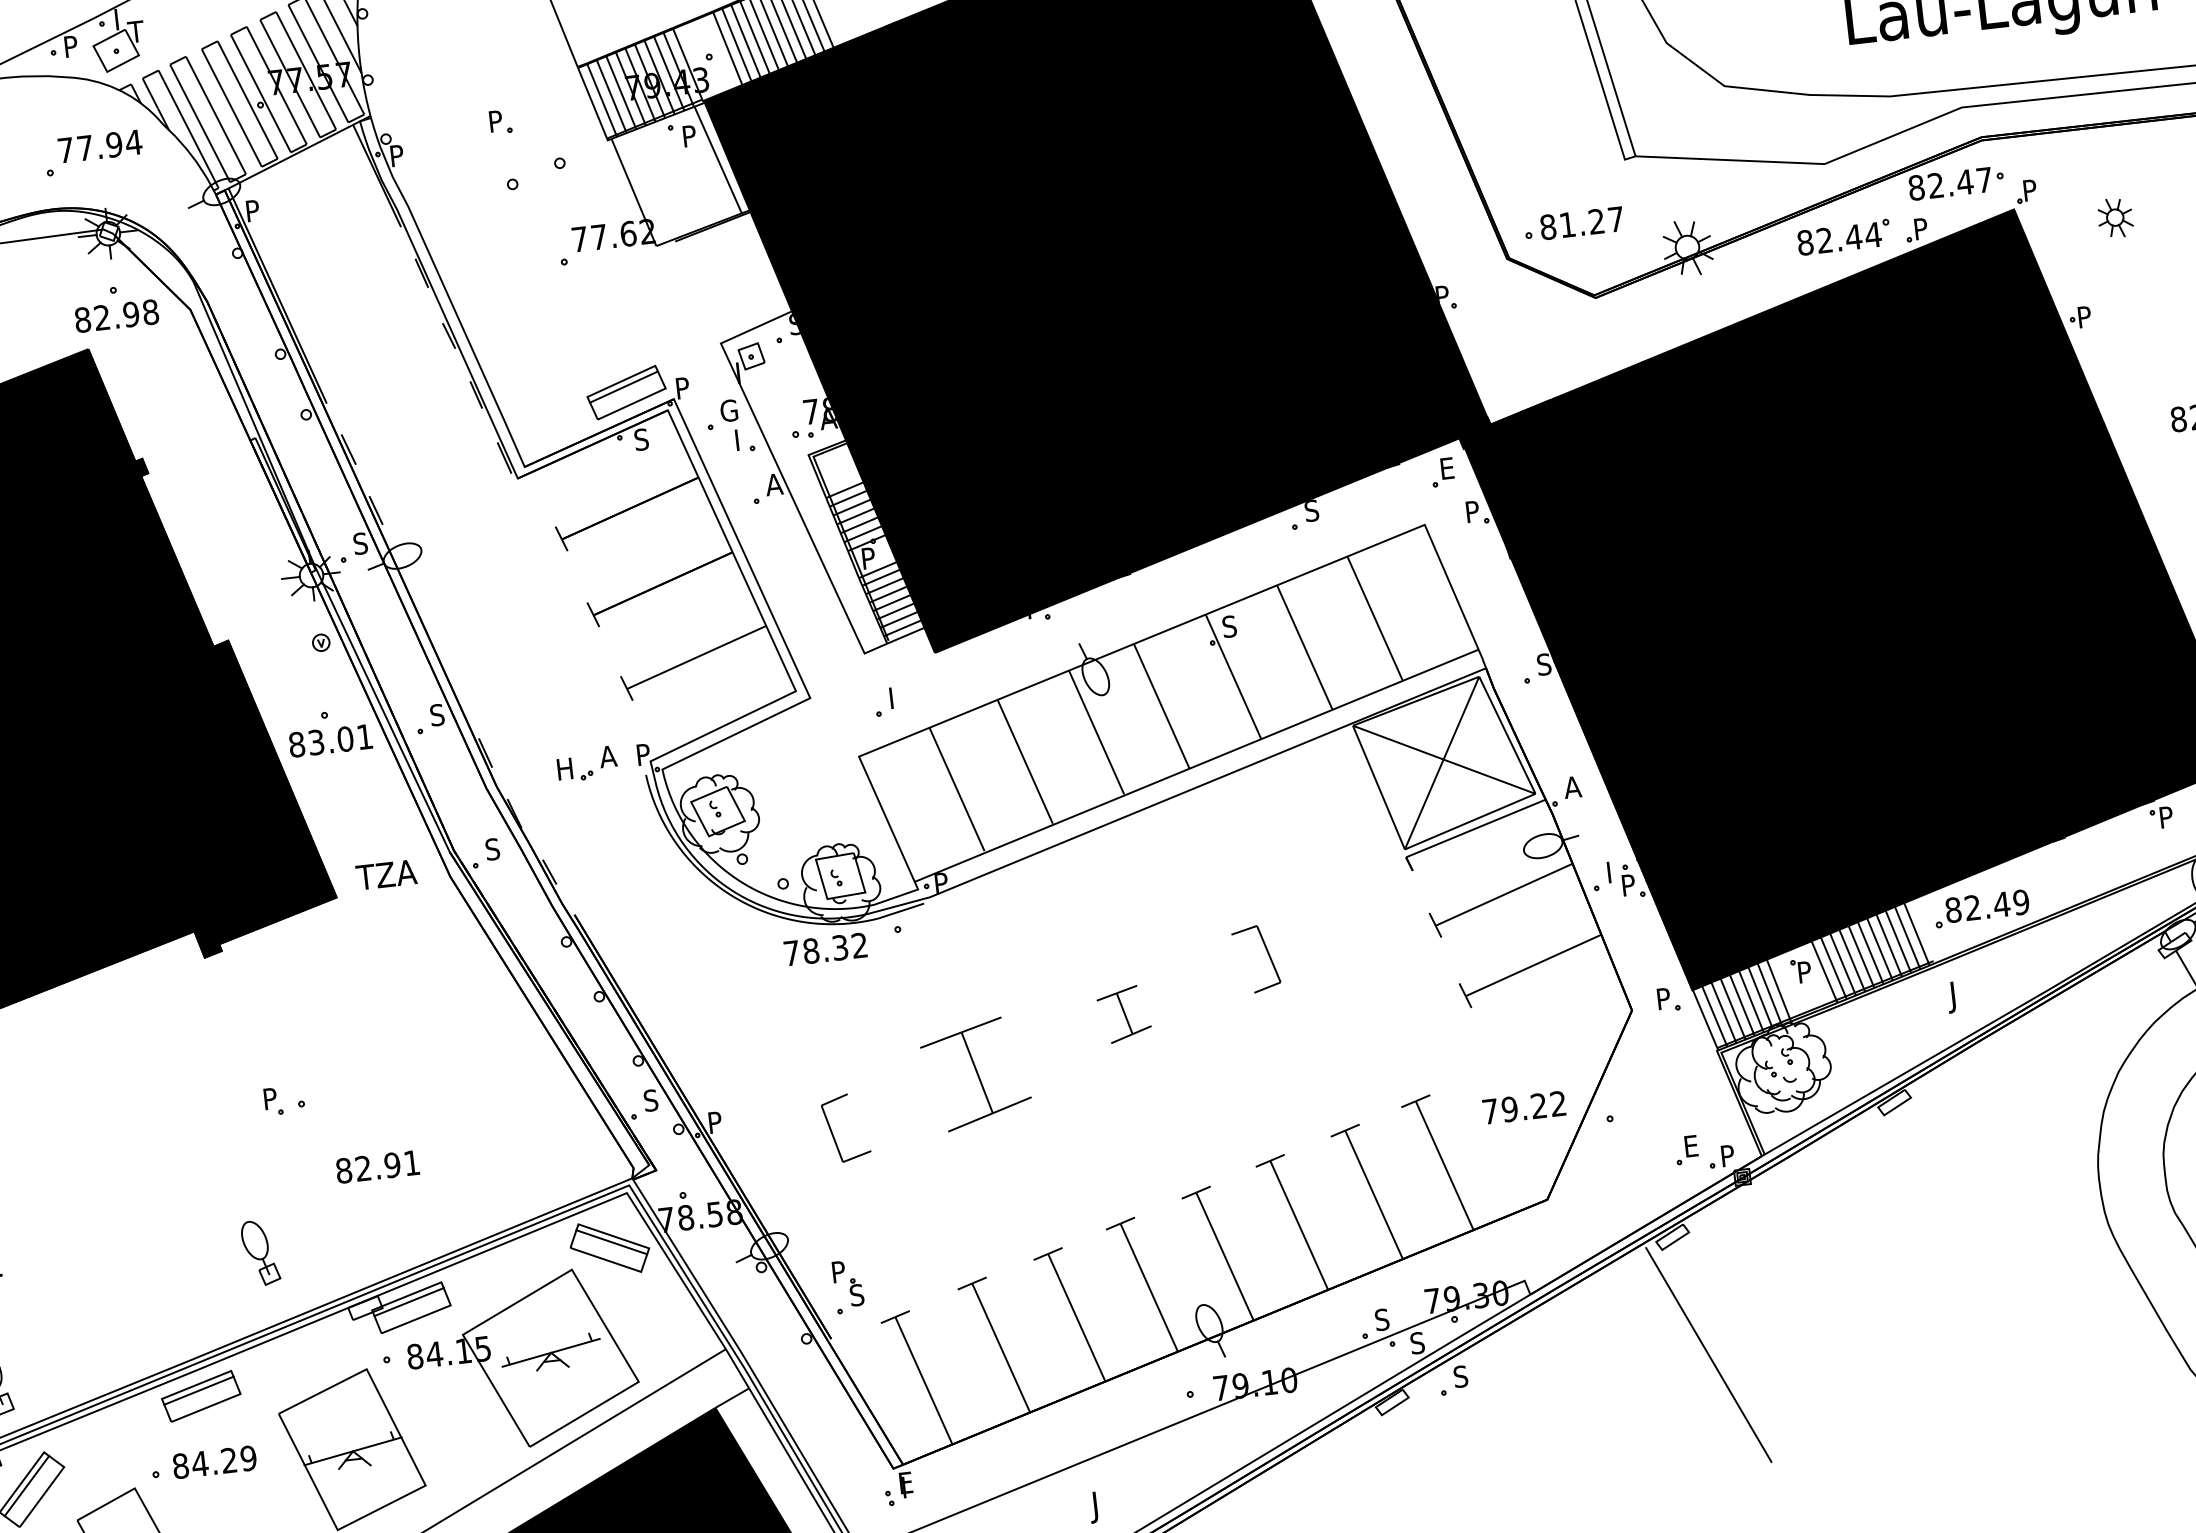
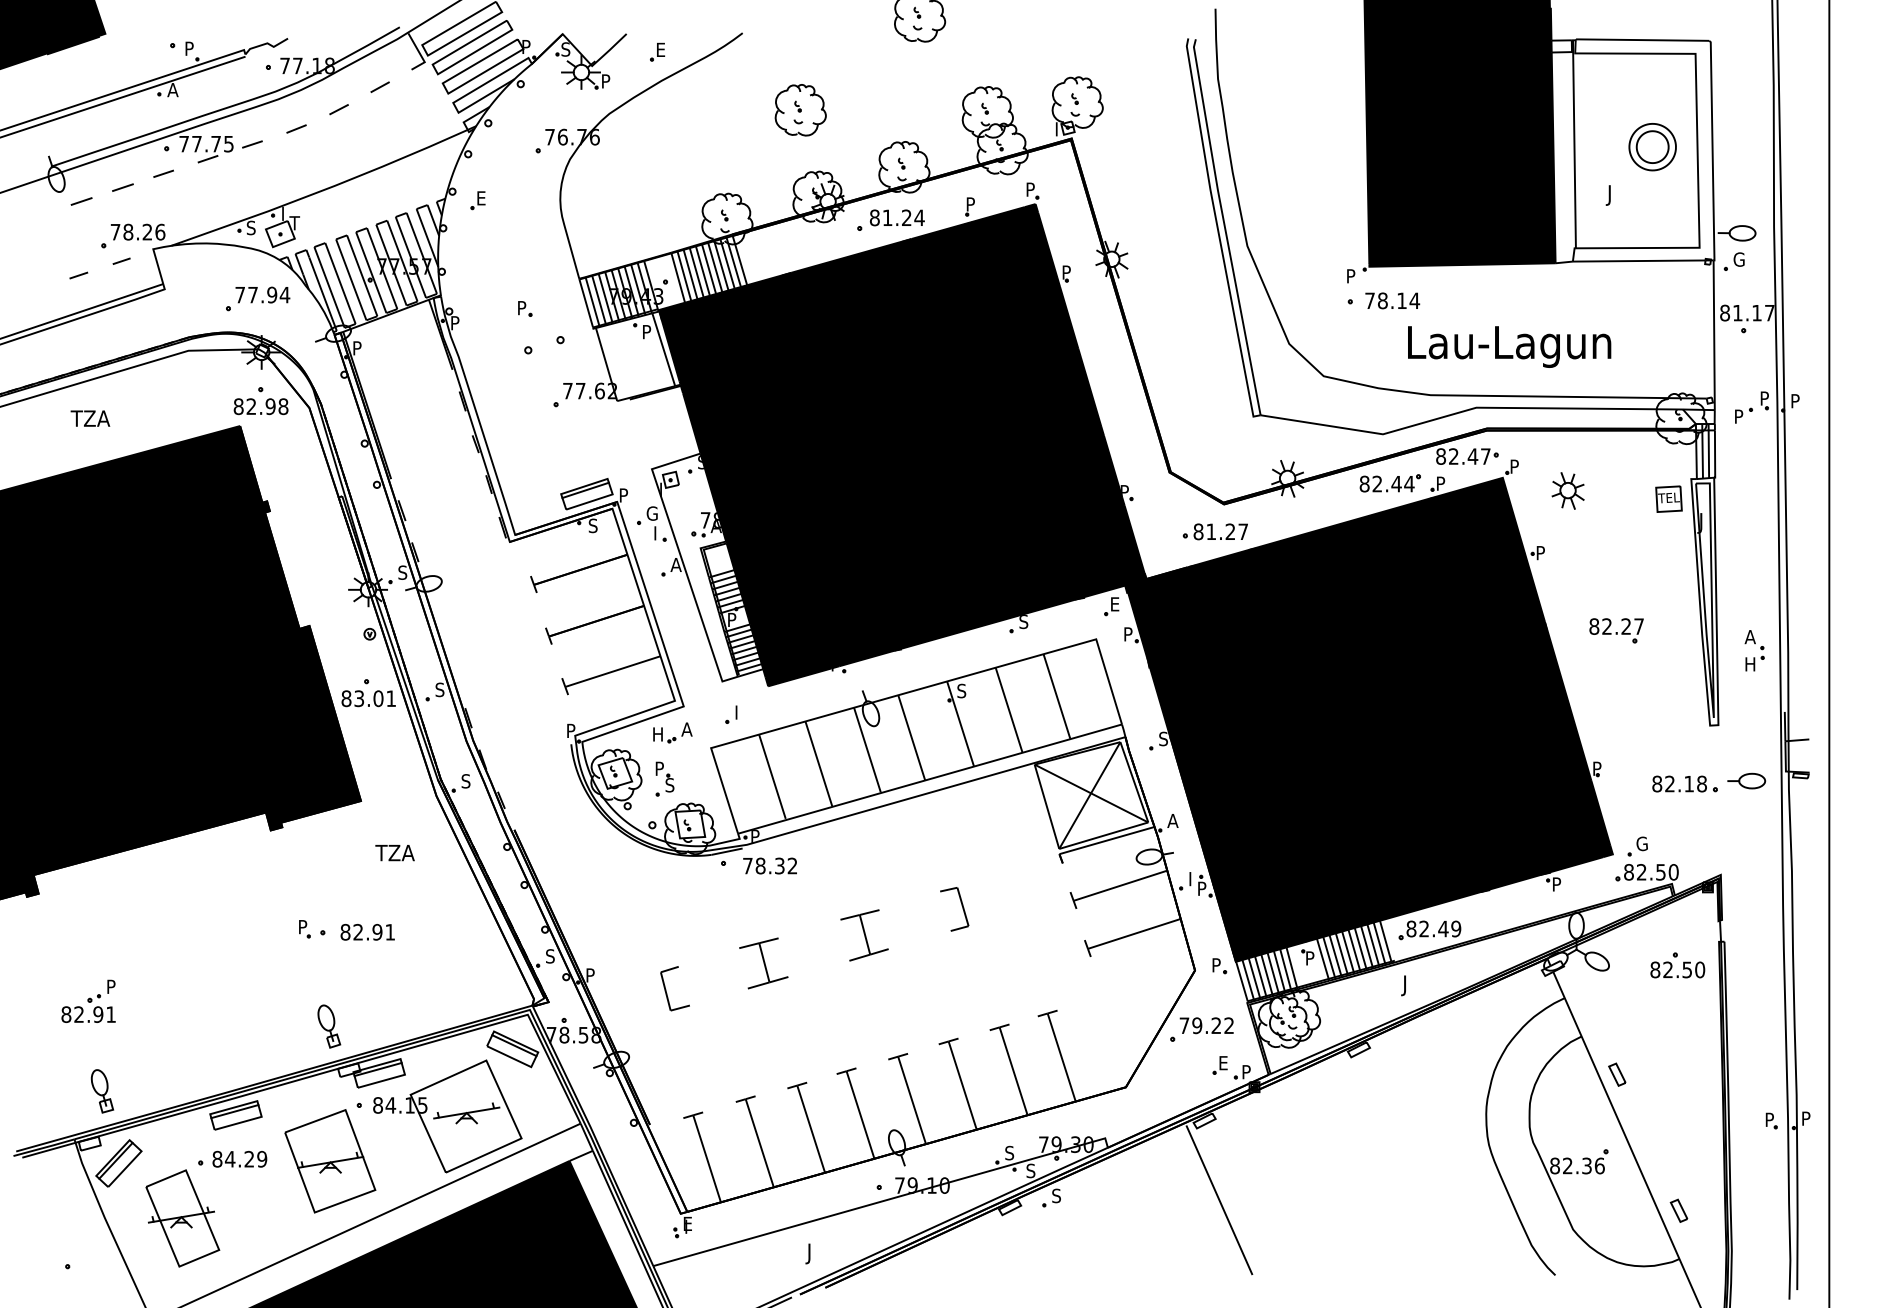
text: (69, 46) -> (250, 227), P -> S
part: (2114, 217) -> (1567, 490), size x1.43
part: (1572, 223) -> (1214, 531), moved
part: (586, 763) -> (672, 732), moved
text: (385, 875) -> (394, 853), moved
text: (824, 948) -> (769, 865), moved
part: (1124, 1014) -> (864, 935), size x1.43
part: (975, 1074) -> (763, 963), size x0.71
text: (1523, 1107) -> (1206, 1025), moved
text: (377, 1167) -> (367, 932), moved
part: (261, 1252) -> (329, 1026), moved
part: (847, 1285) -> (664, 778), moved

